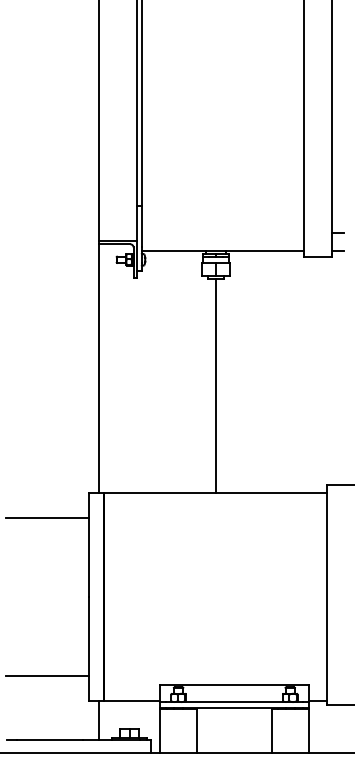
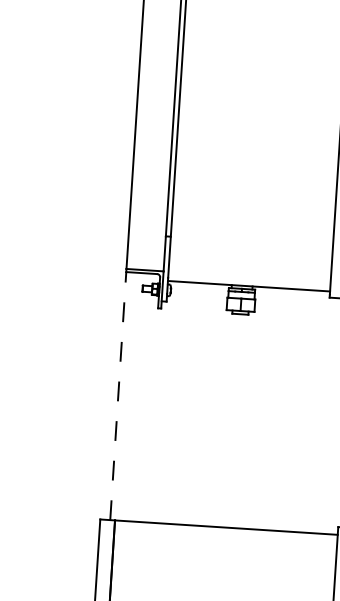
line: (99, 368) -> (118, 396), solid -> dashed
line: (216, 385) -> (233, 420), removed
line: (47, 517) -> (56, 541), removed

